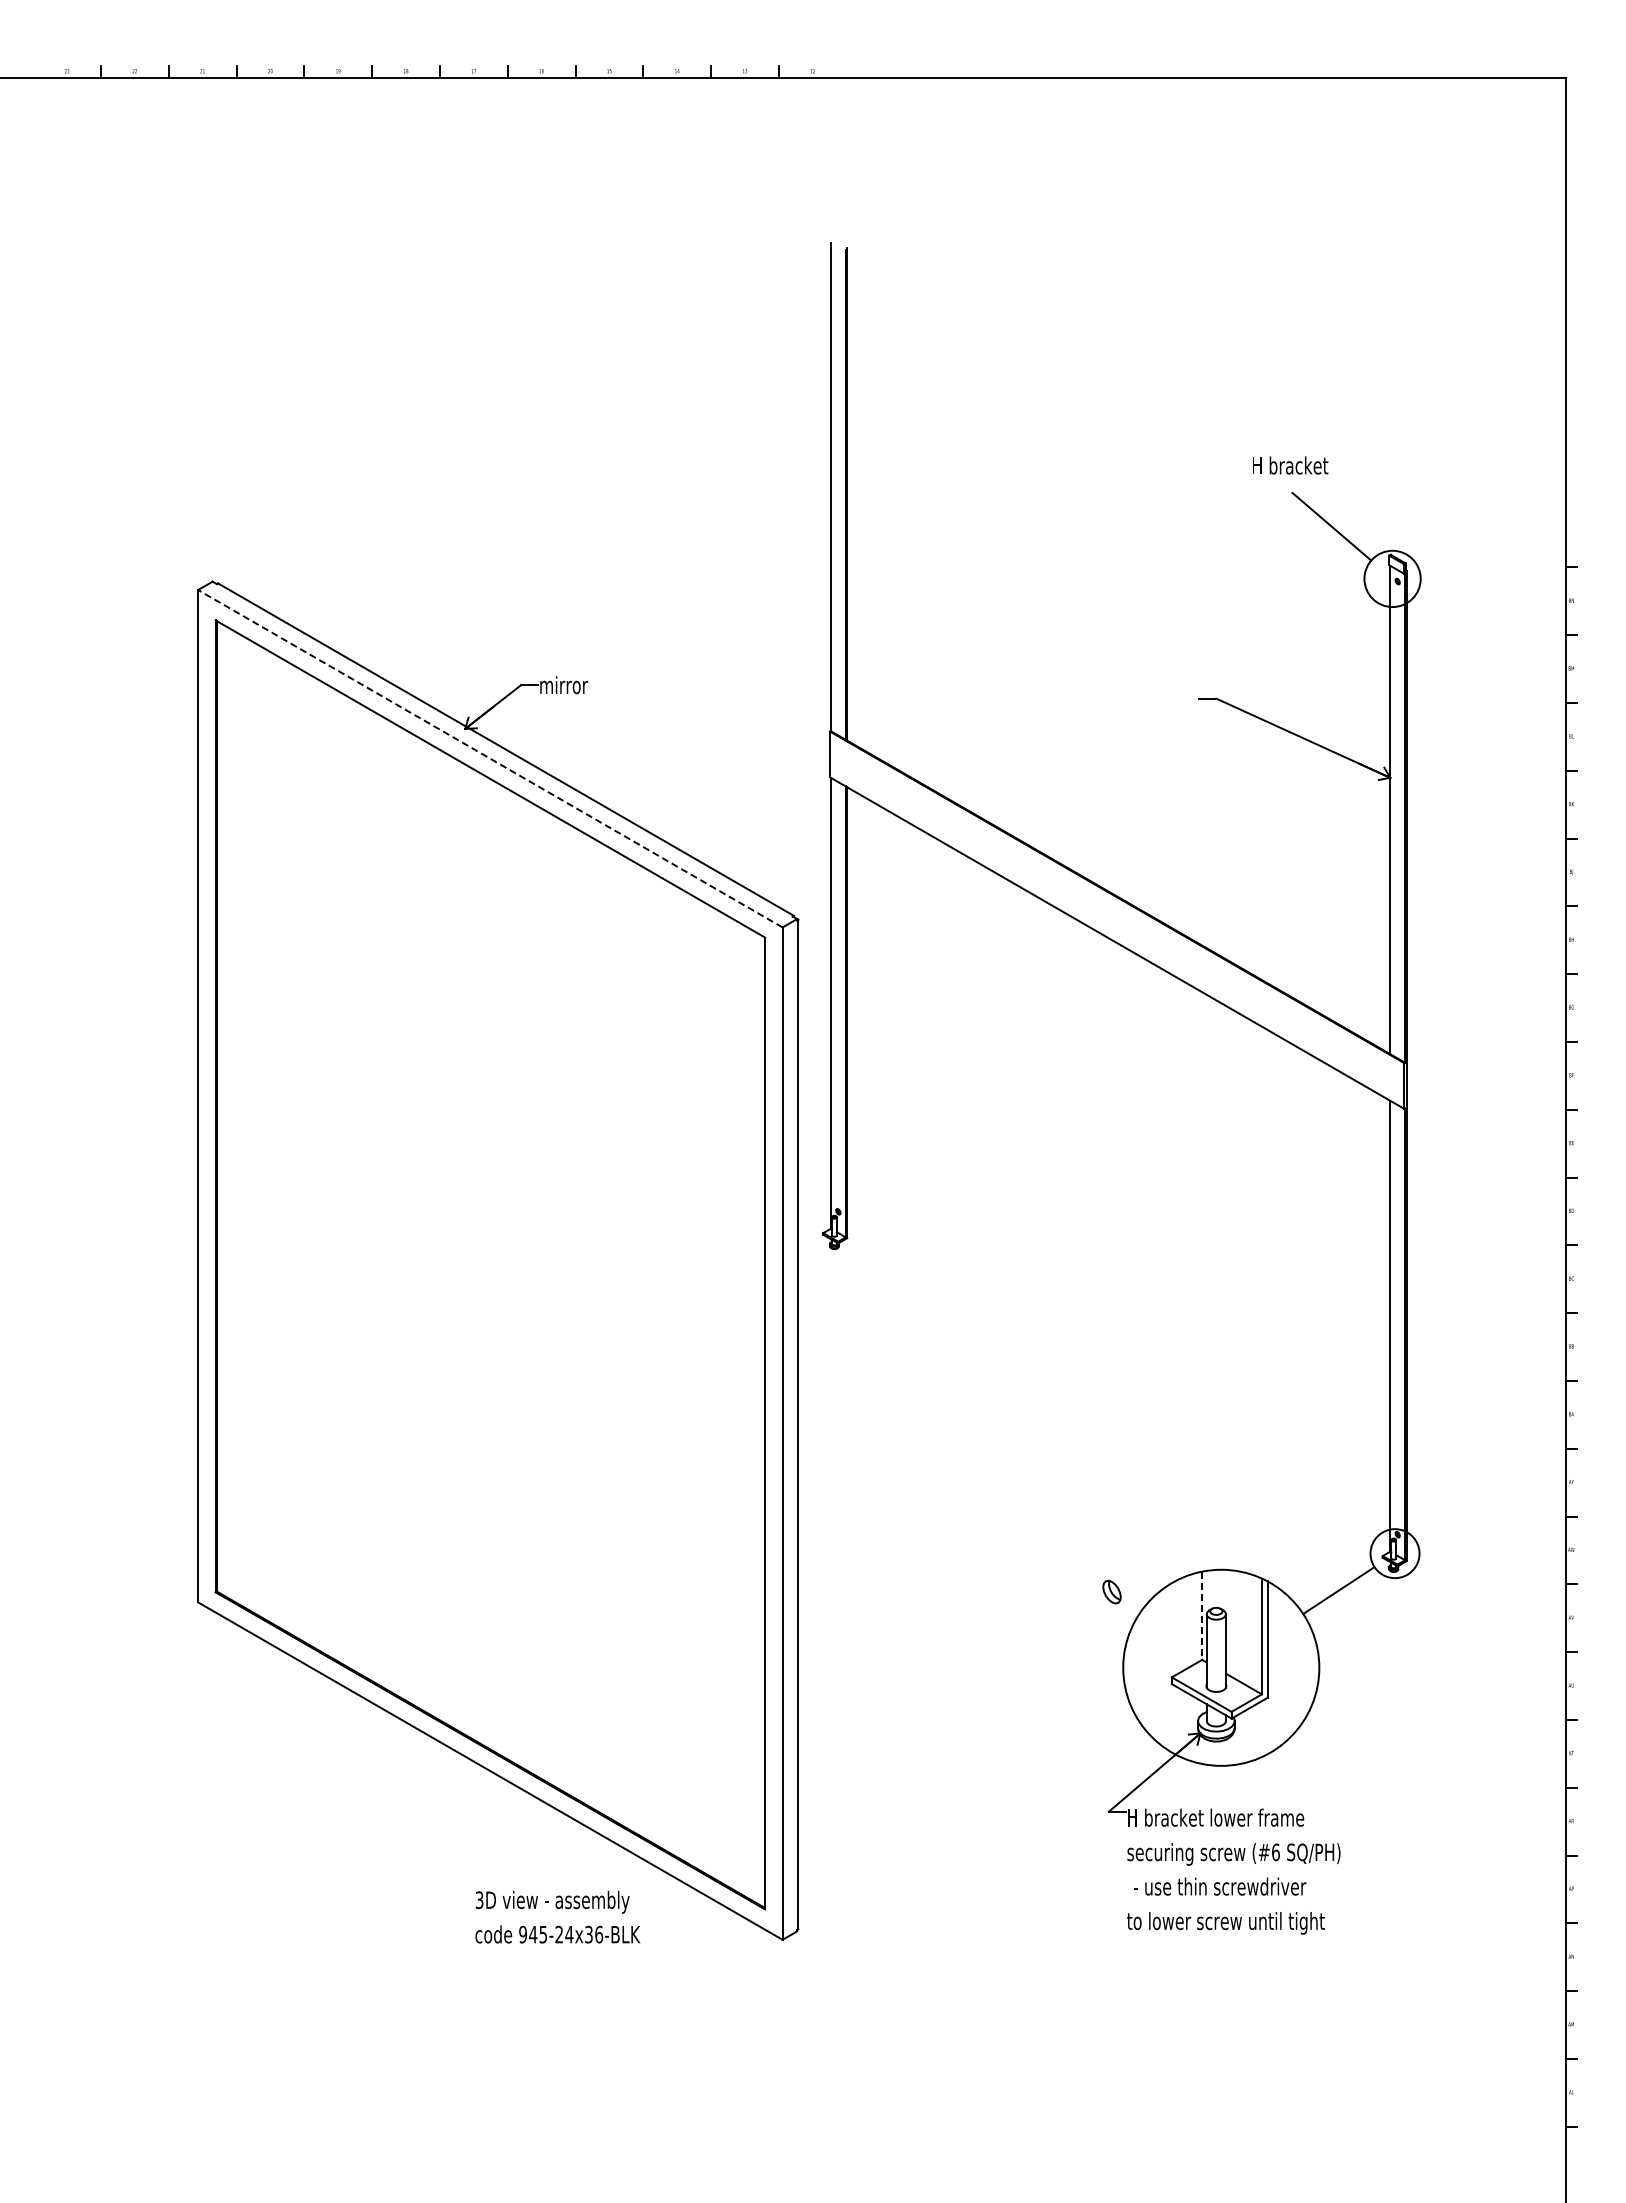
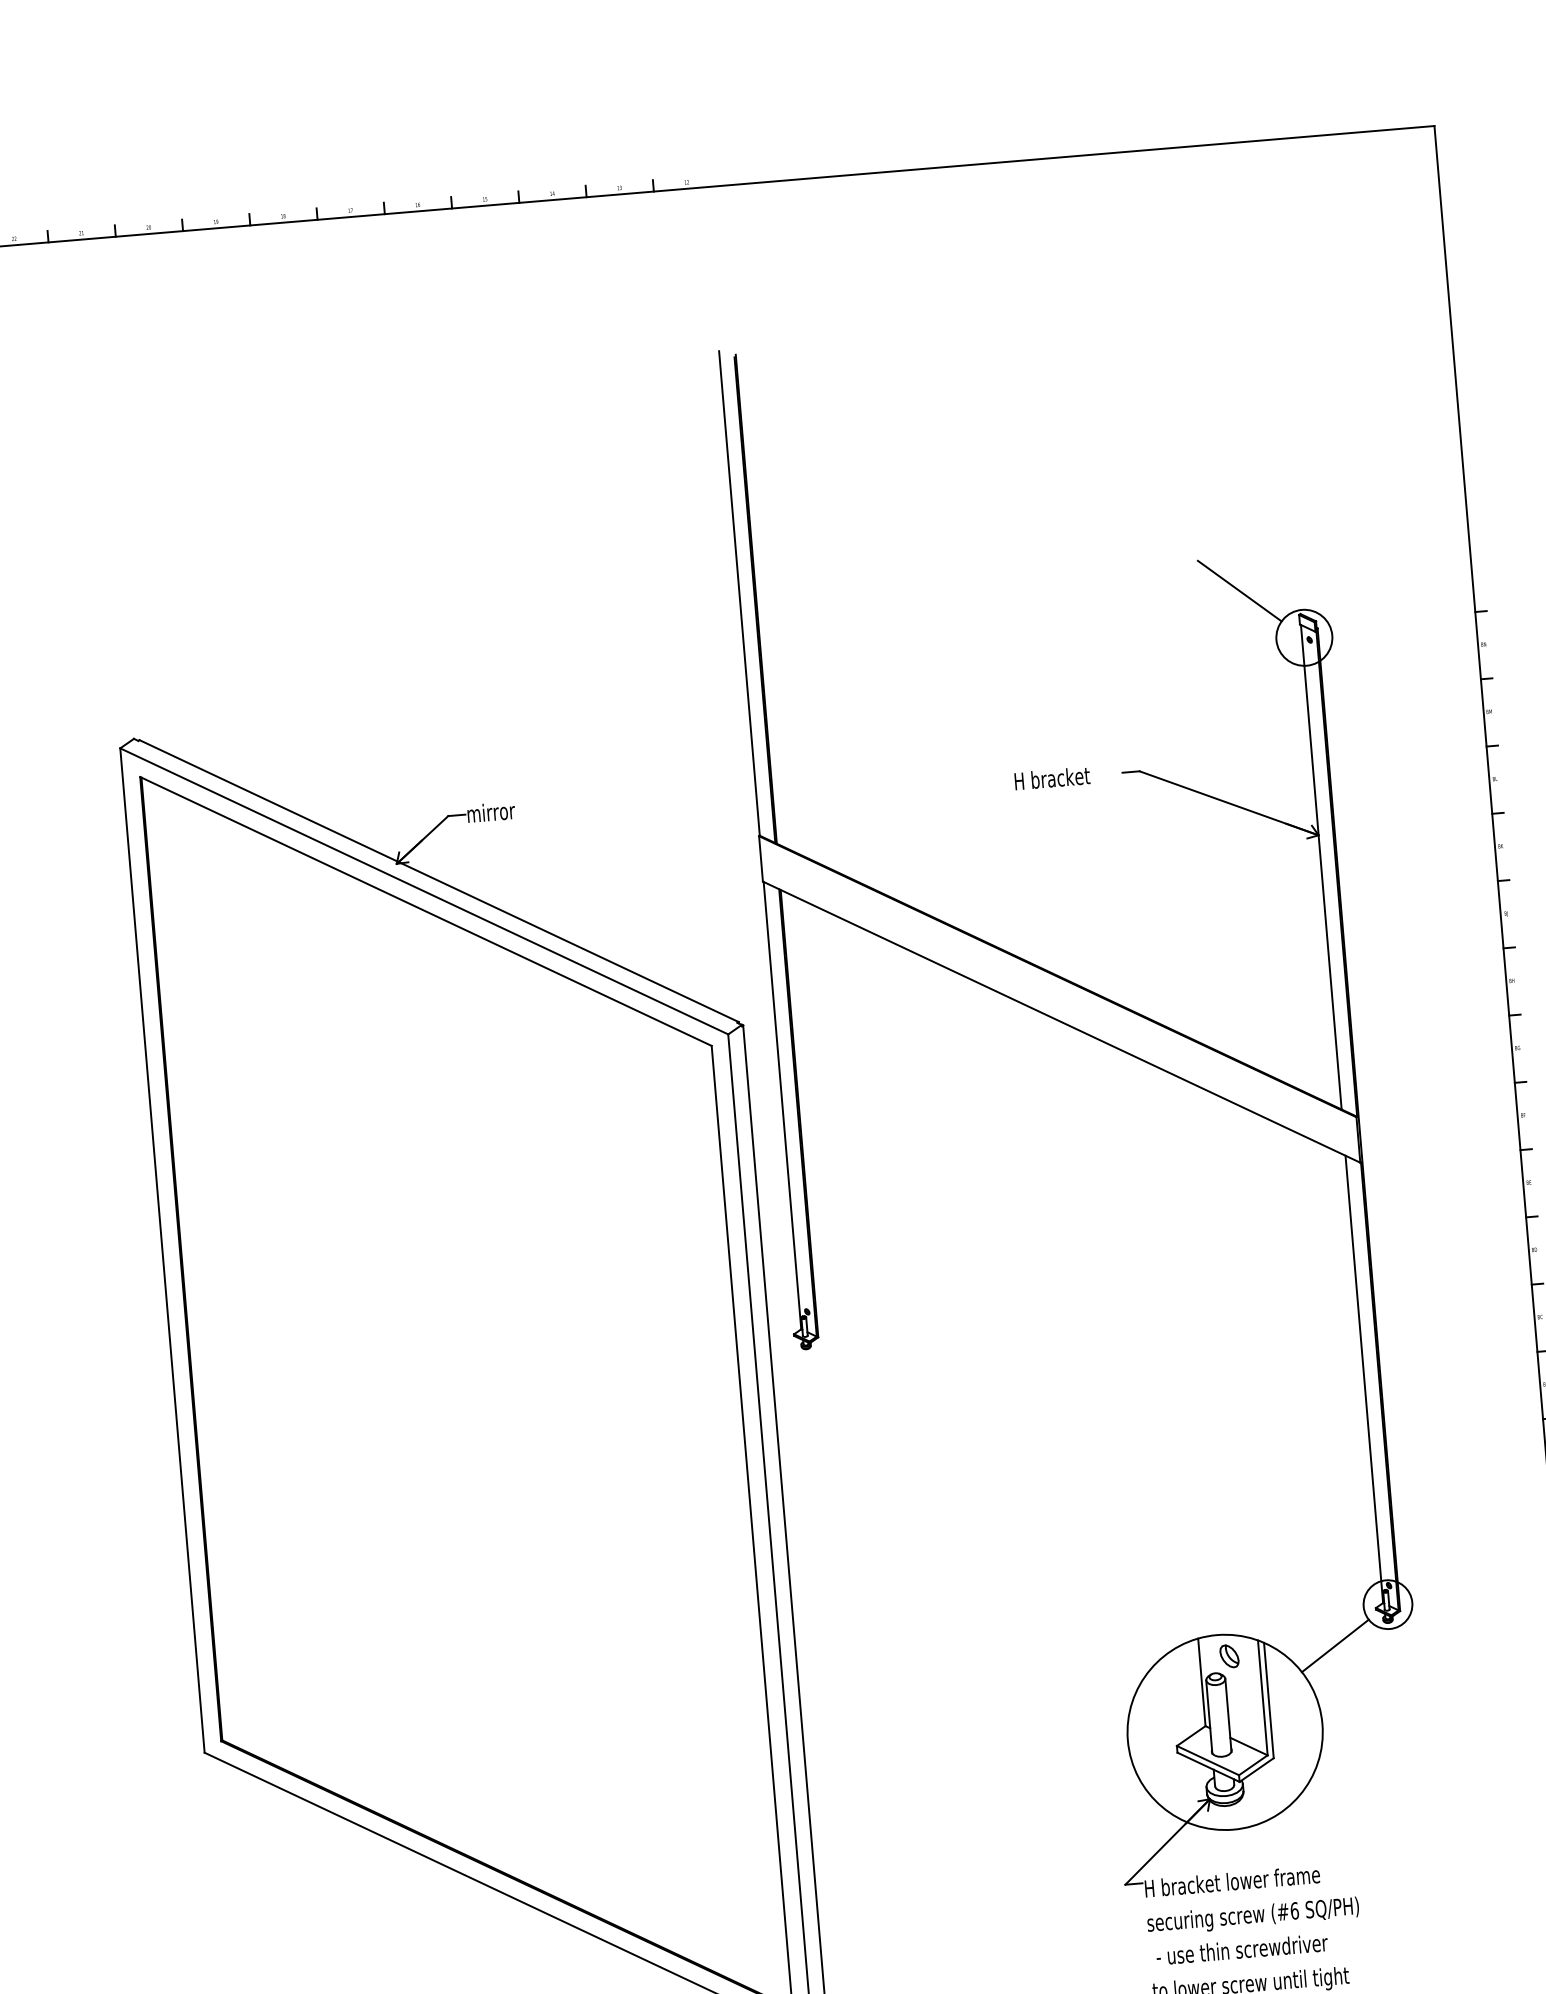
text: (1290, 465) -> (1052, 778), moved
line: (489, 758) -> (423, 891), dashed -> solid
part: (1111, 1591) -> (1228, 1655), moved
line: (1202, 1616) -> (1202, 1683), dashed -> solid

